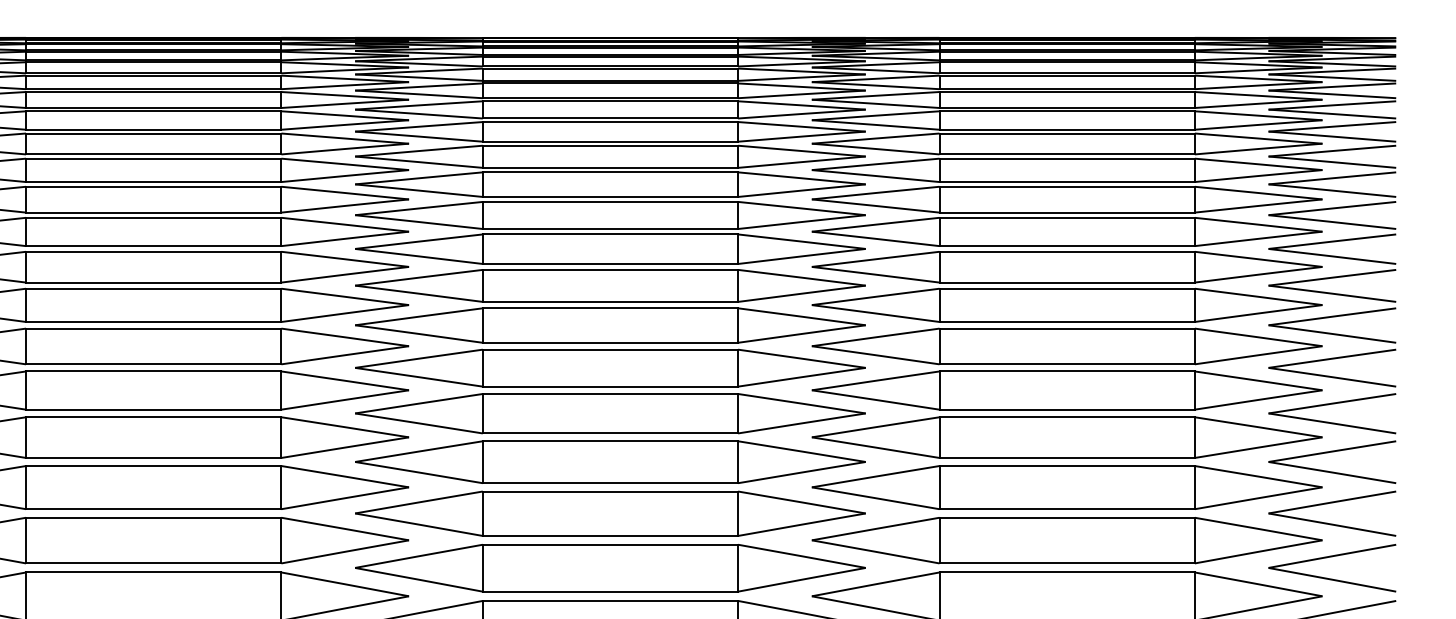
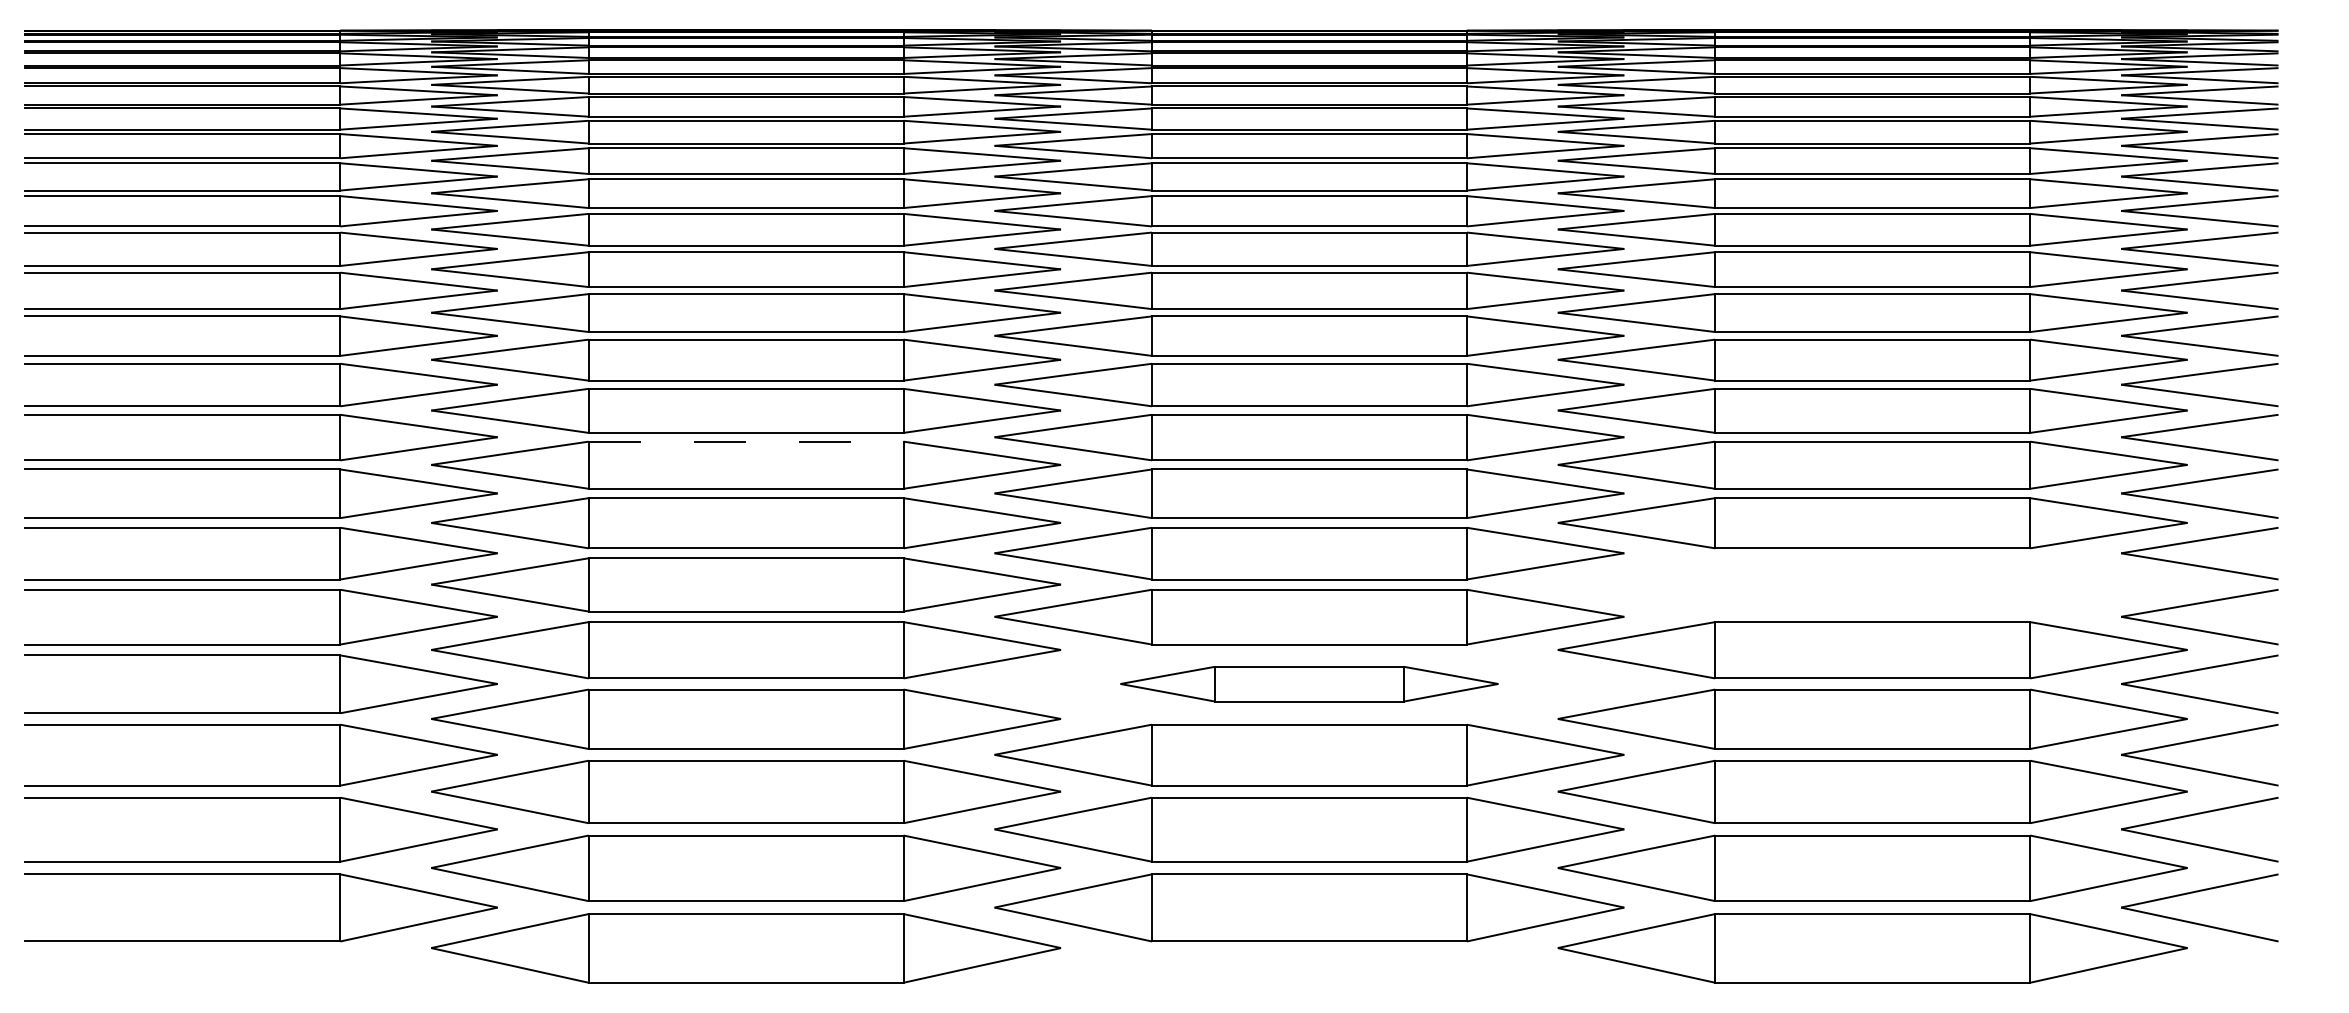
line: (154, 371) -> (746, 441), solid -> dashed
part: (1066, 487) -> (1872, 584), removed
part: (610, 567) -> (1309, 683), size x0.6

